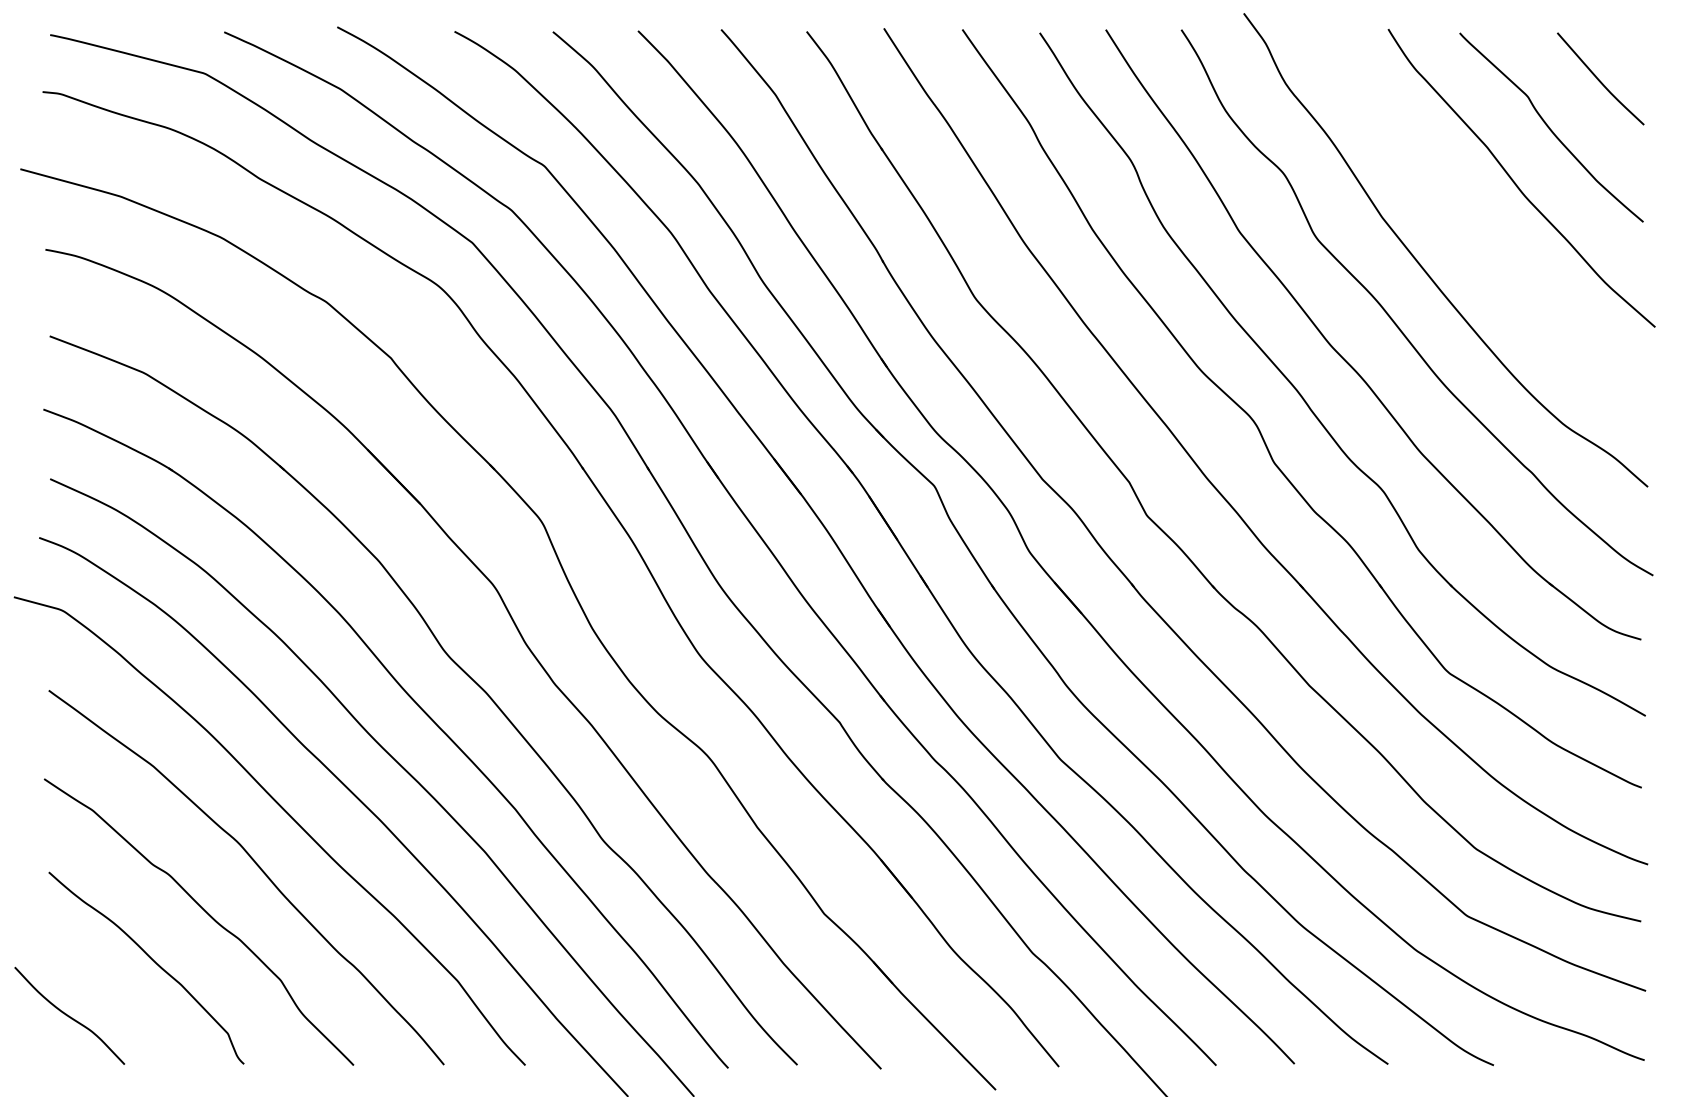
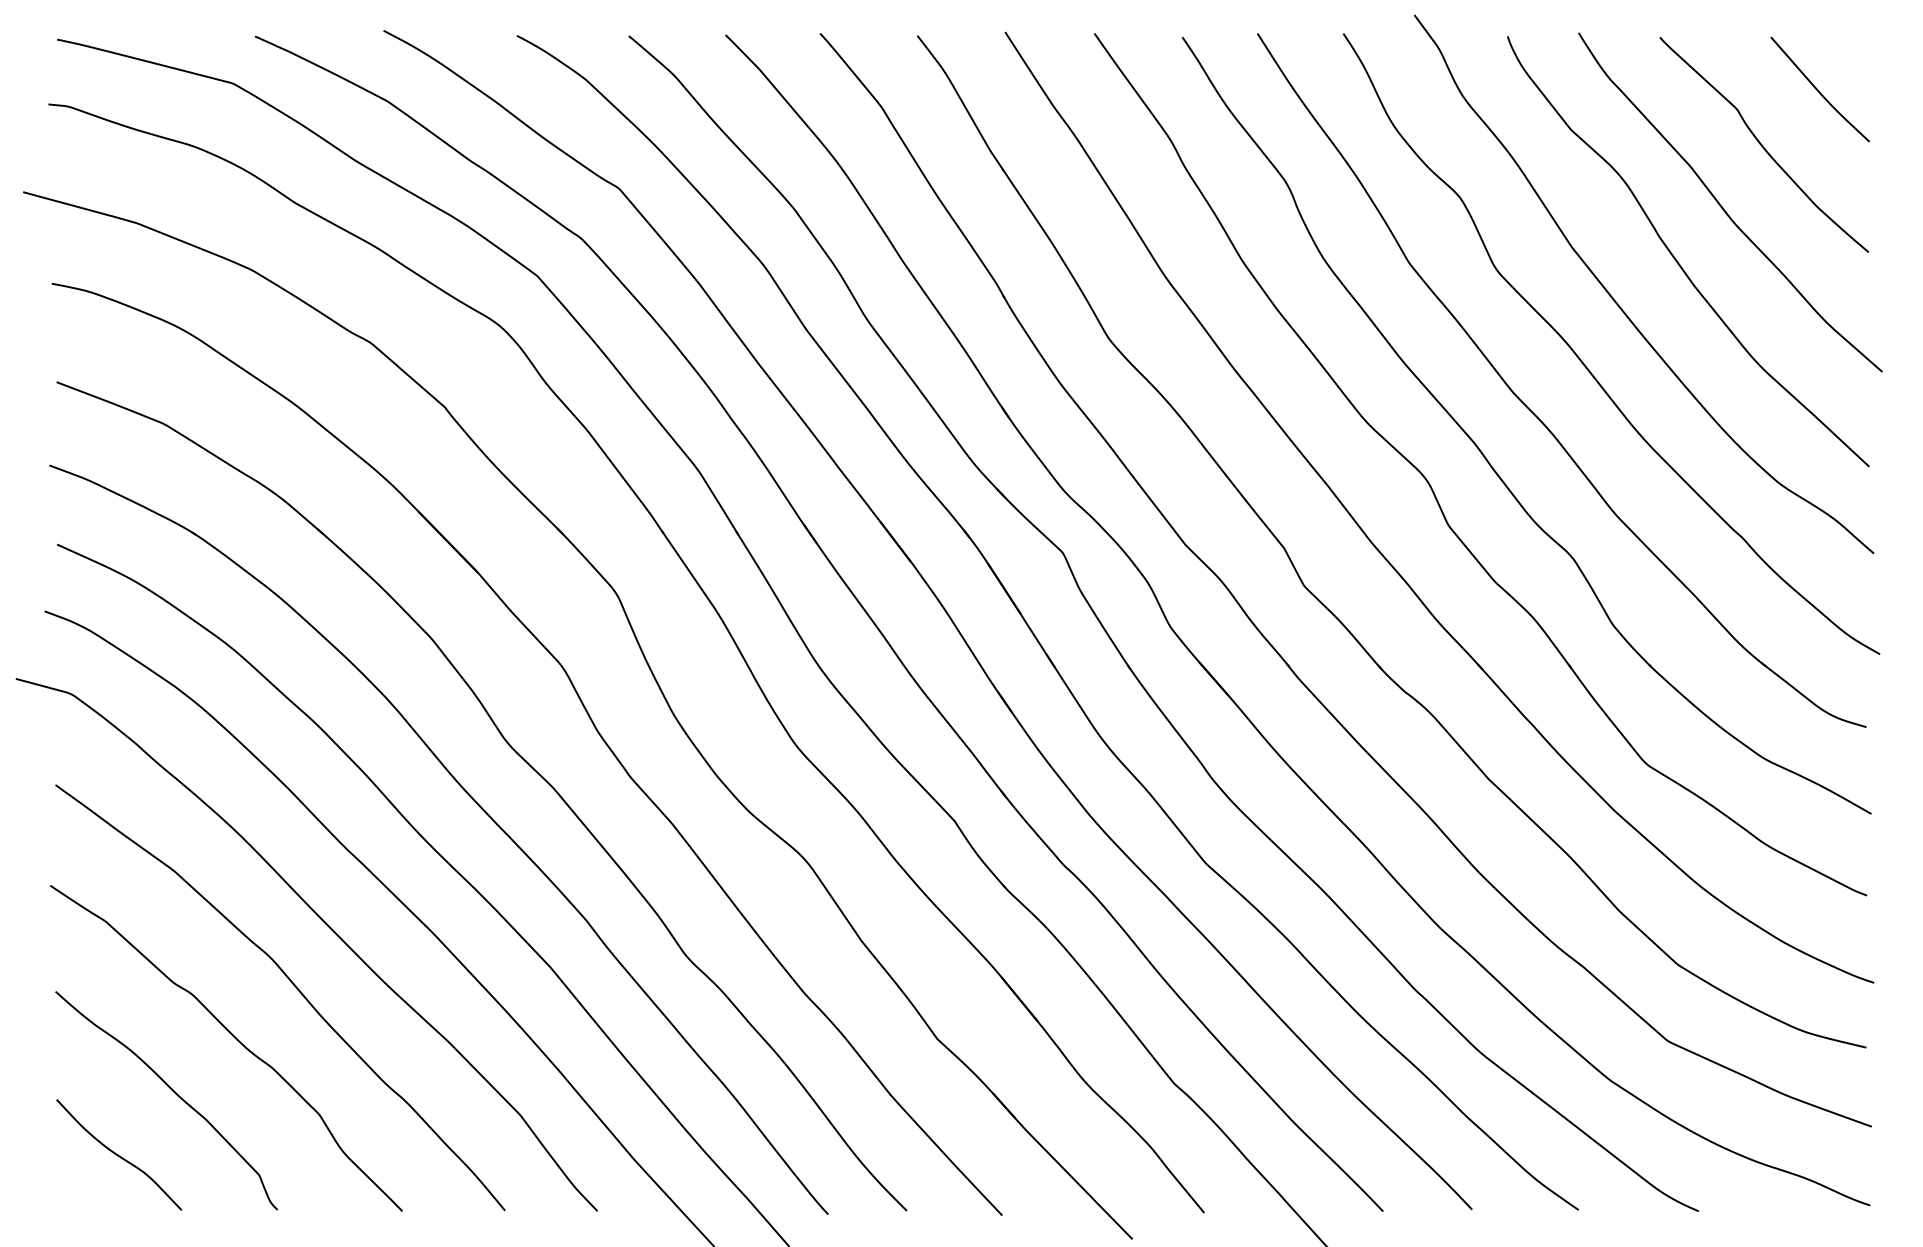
curve: (1475, 229) -> (1677, 260), added
curve: (69, 1015) -> (118, 1154), moved

